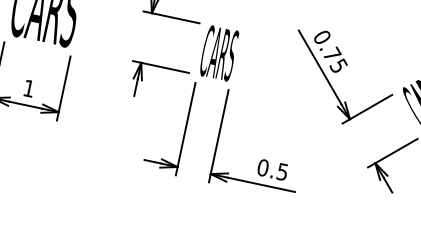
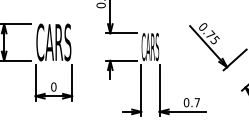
text: (28, 87) -> (53, 86), 1 -> 0
text: (281, 171) -> (196, 102), 0.5 -> 0.7

